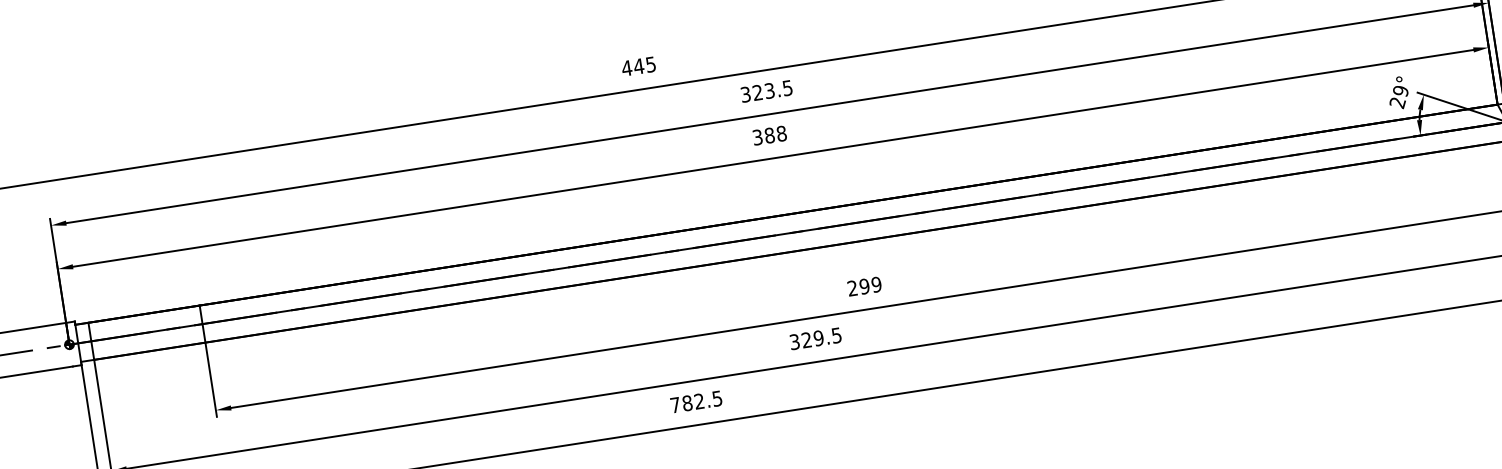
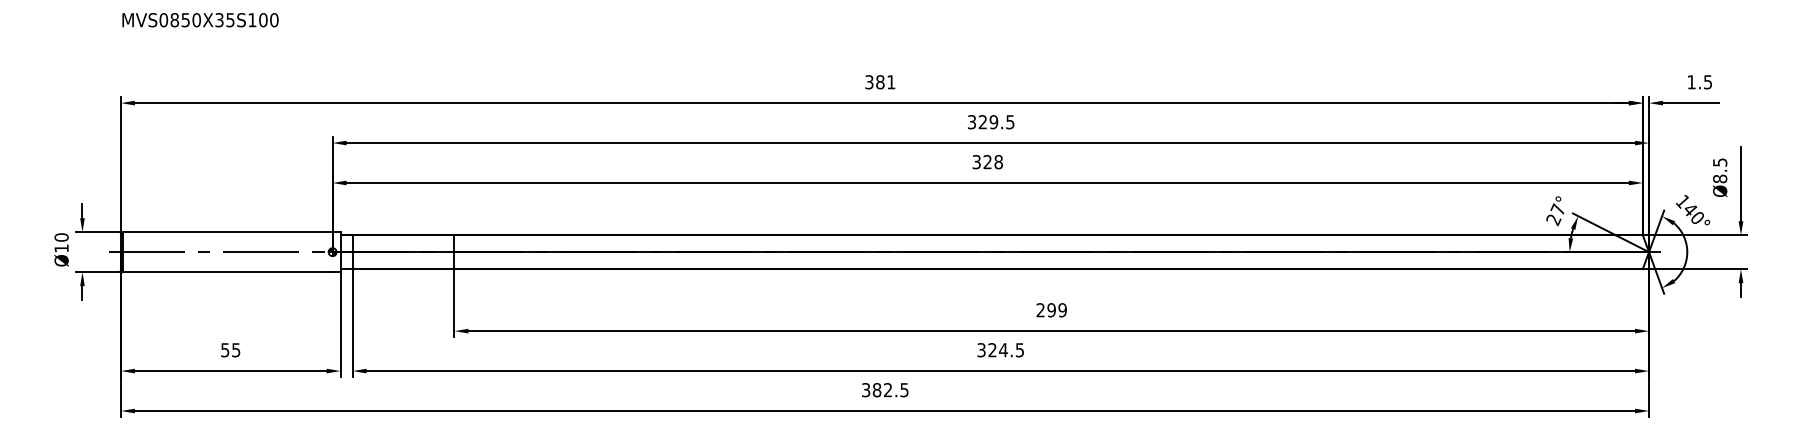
text: (638, 66) -> (879, 82), 445 -> 381
text: (1400, 90) -> (1557, 209), 29° -> 27°
text: (769, 91) -> (993, 122), 323.5 -> 329.5
text: (769, 136) -> (987, 162), 388 -> 328
text: (818, 338) -> (1003, 350), 329.5 -> 324.5
text: (675, 405) -> (866, 390), 782.5 -> 382.5

